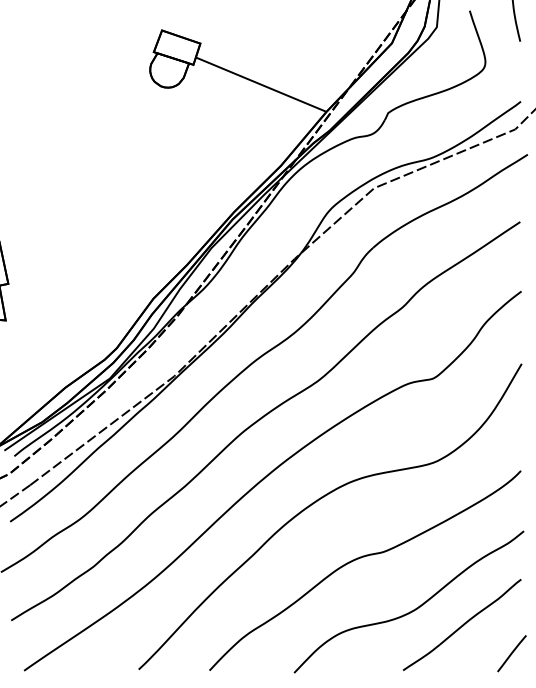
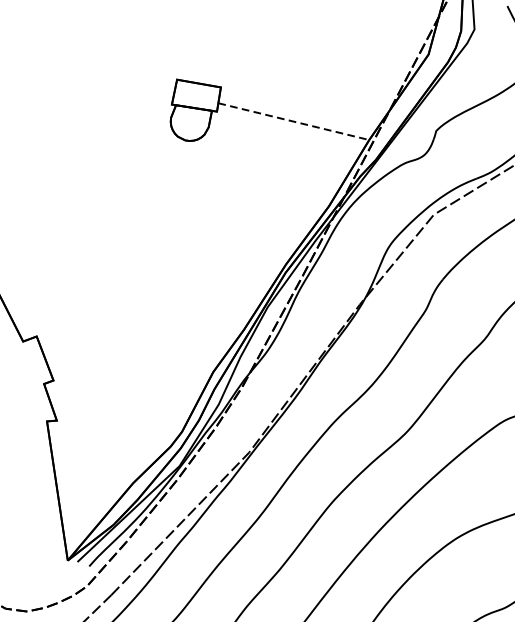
line: (261, 84) -> (294, 121), solid -> dashed

